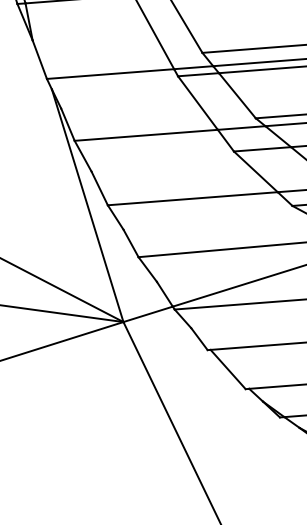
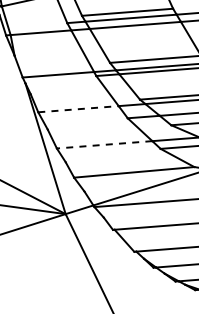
line: (146, 135) -> (78, 109), solid -> dashed
line: (192, 198) -> (104, 144), solid -> dashed

